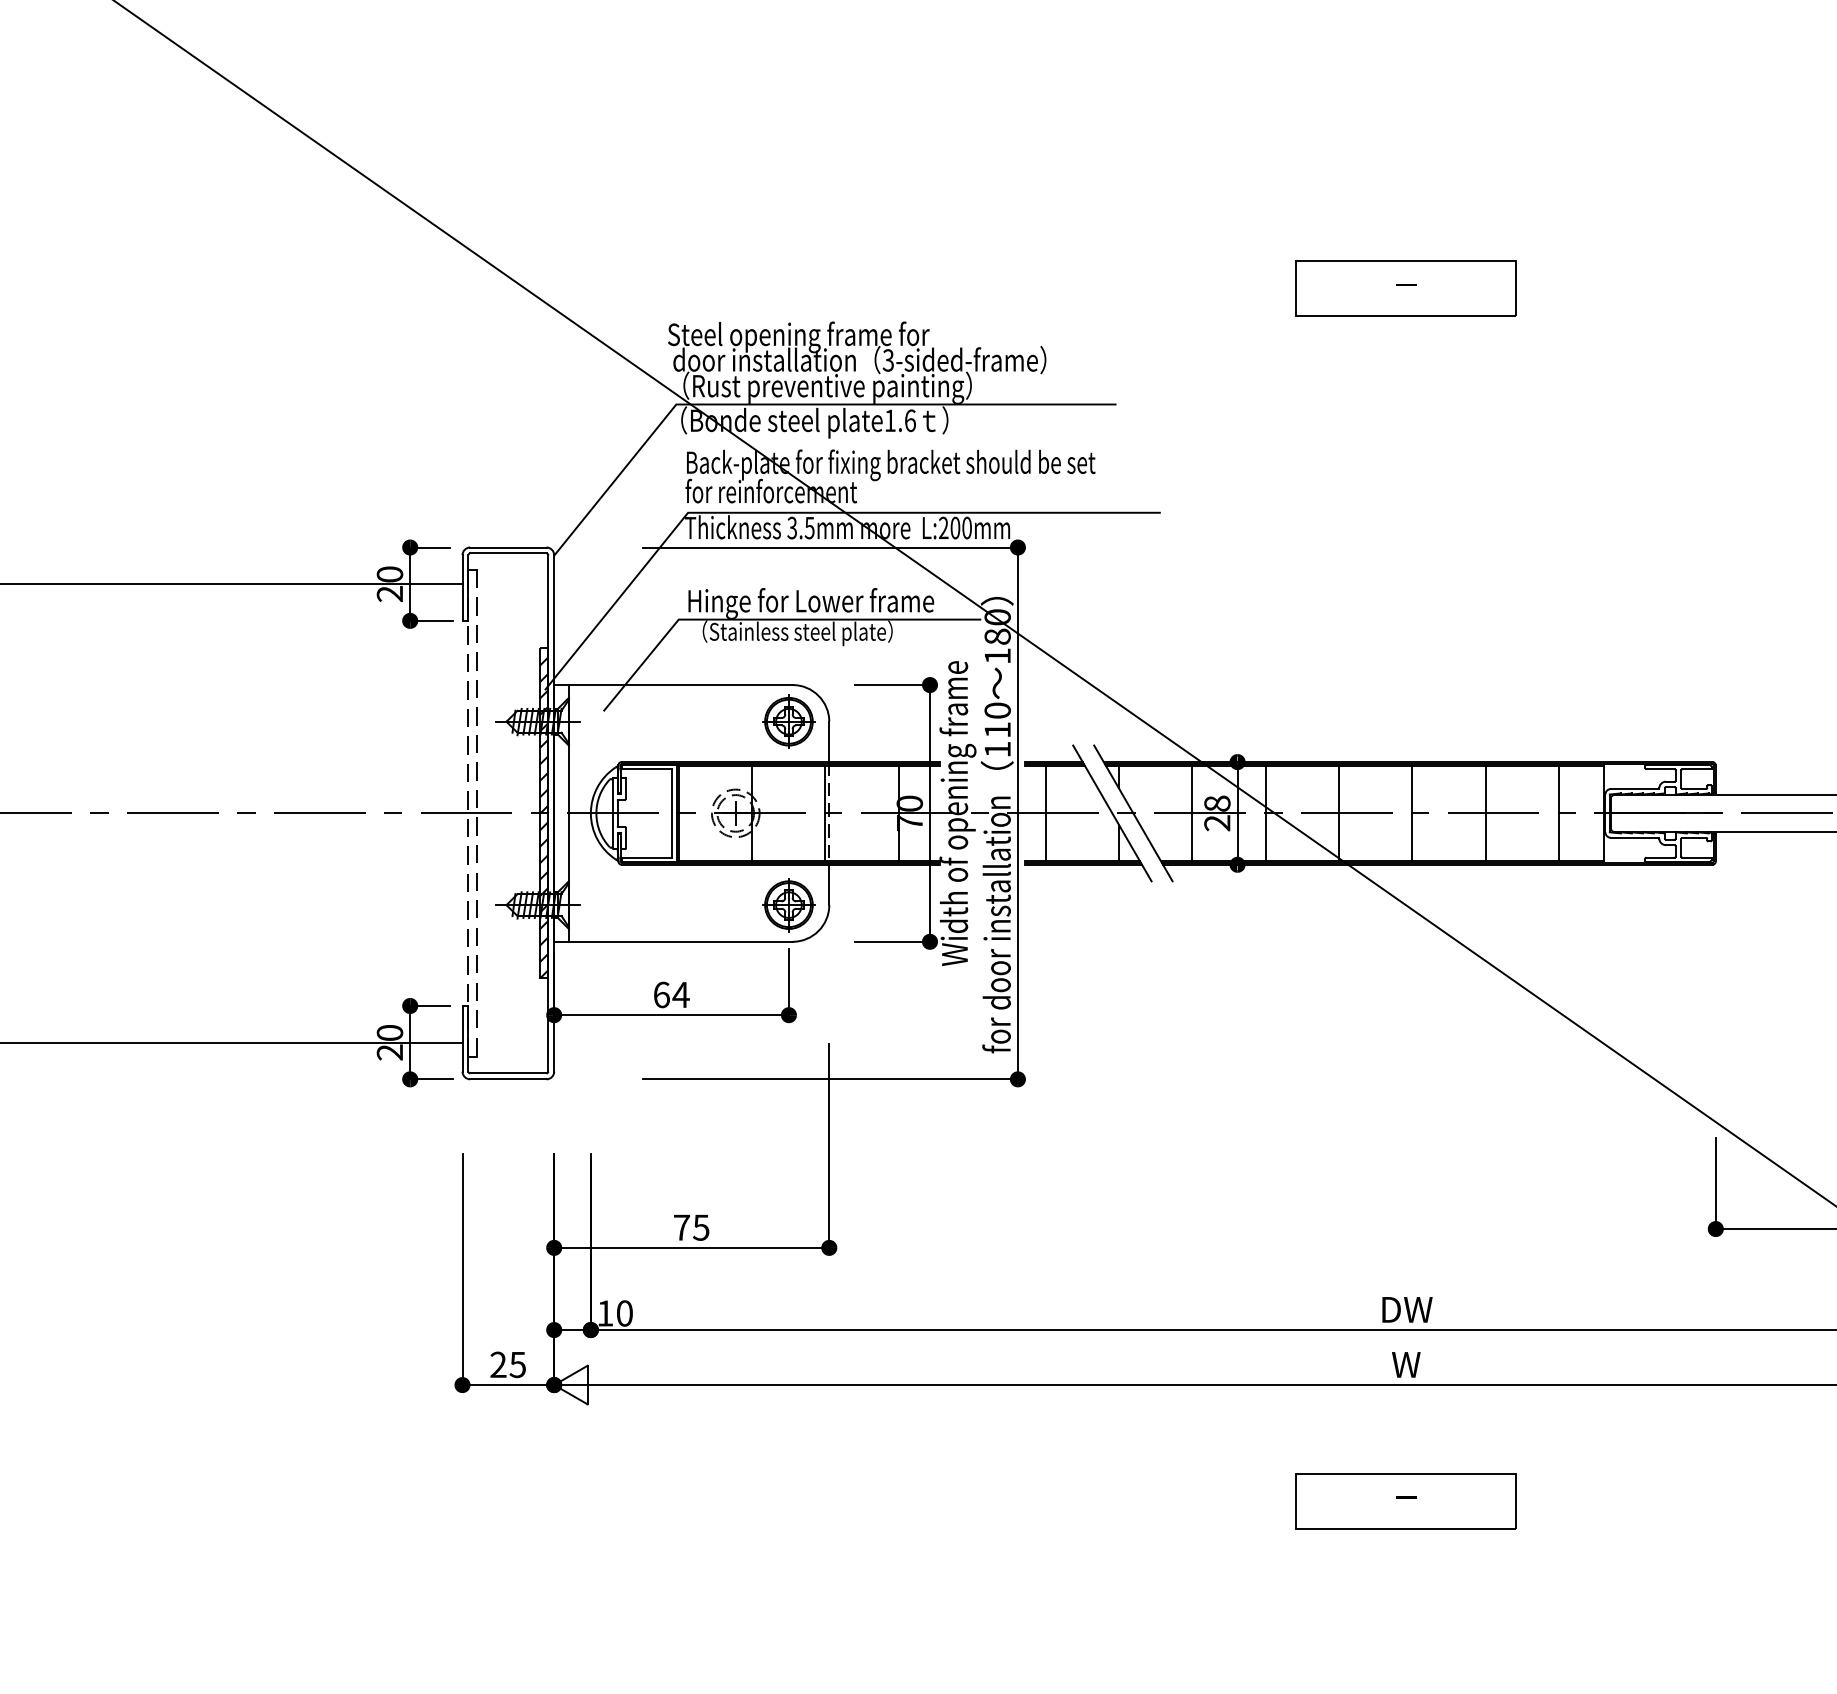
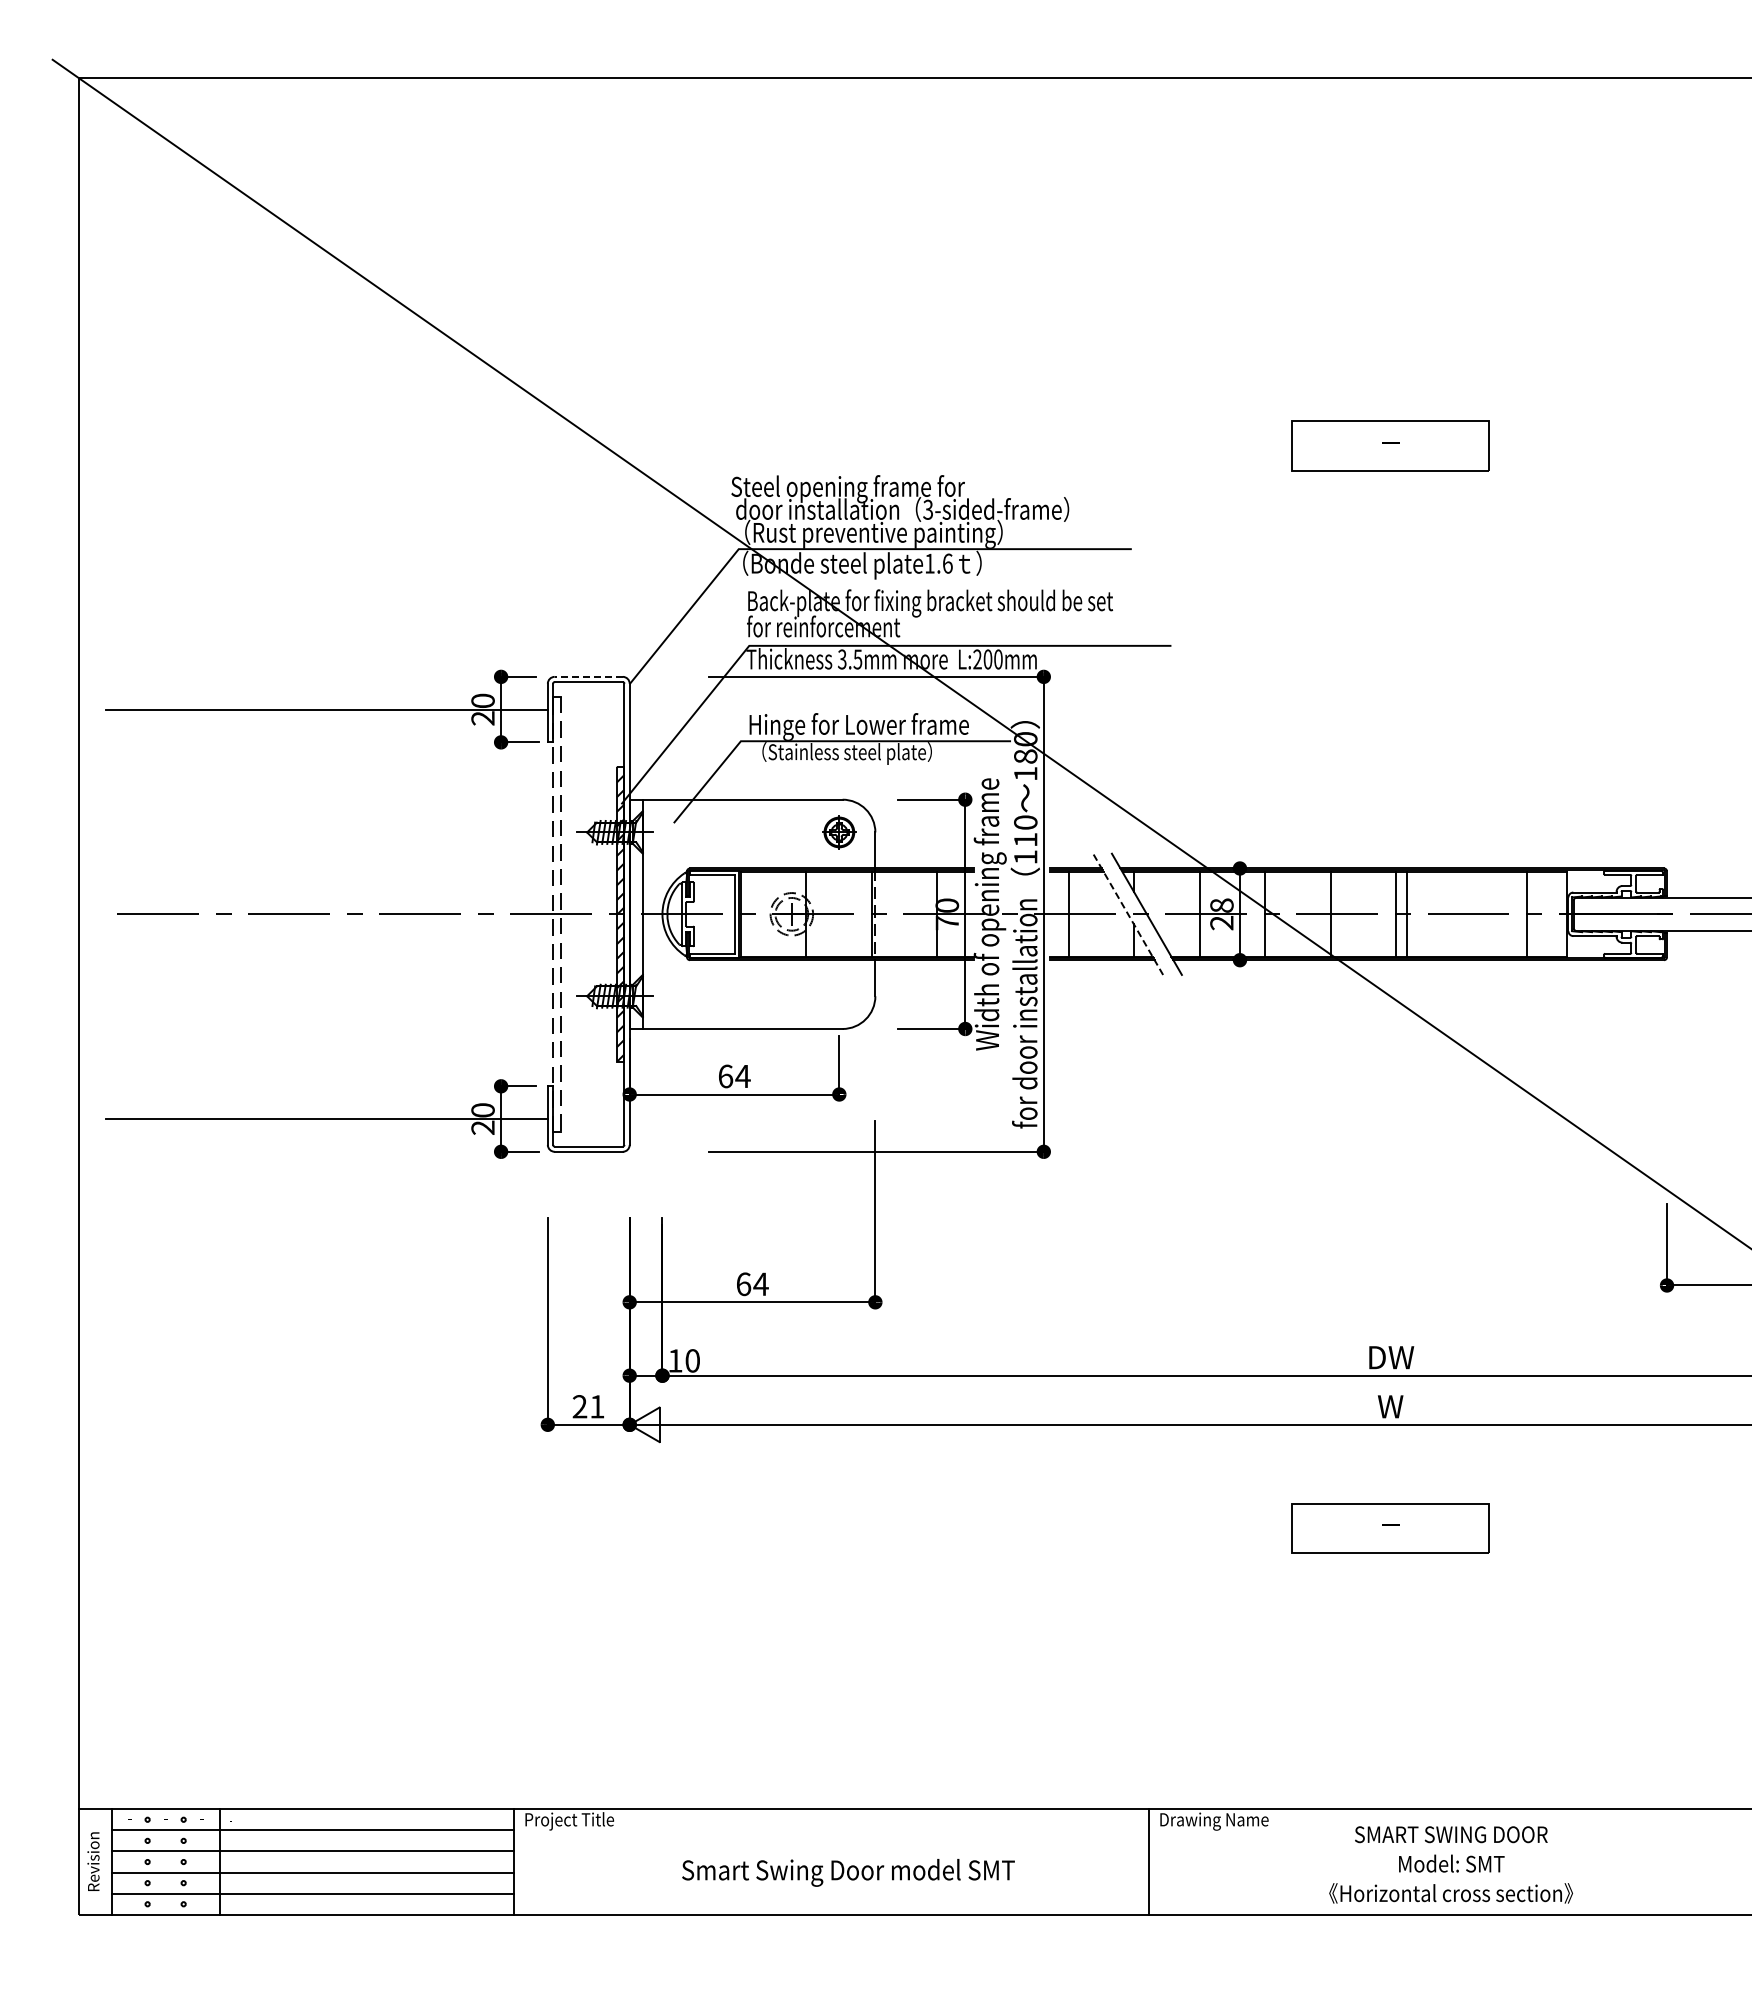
line: (508, 547) -> (588, 676), solid -> dashed
part: (789, 721) -> (839, 832), size x0.7
line: (1112, 813) -> (1128, 914), solid -> dashed
line: (1485, 813) -> (1406, 914), moved
part: (789, 905) -> (839, 996), removed
text: (691, 1227) -> (752, 1284), 75 -> 64
text: (517, 1364) -> (596, 1406), 25 -> 21

